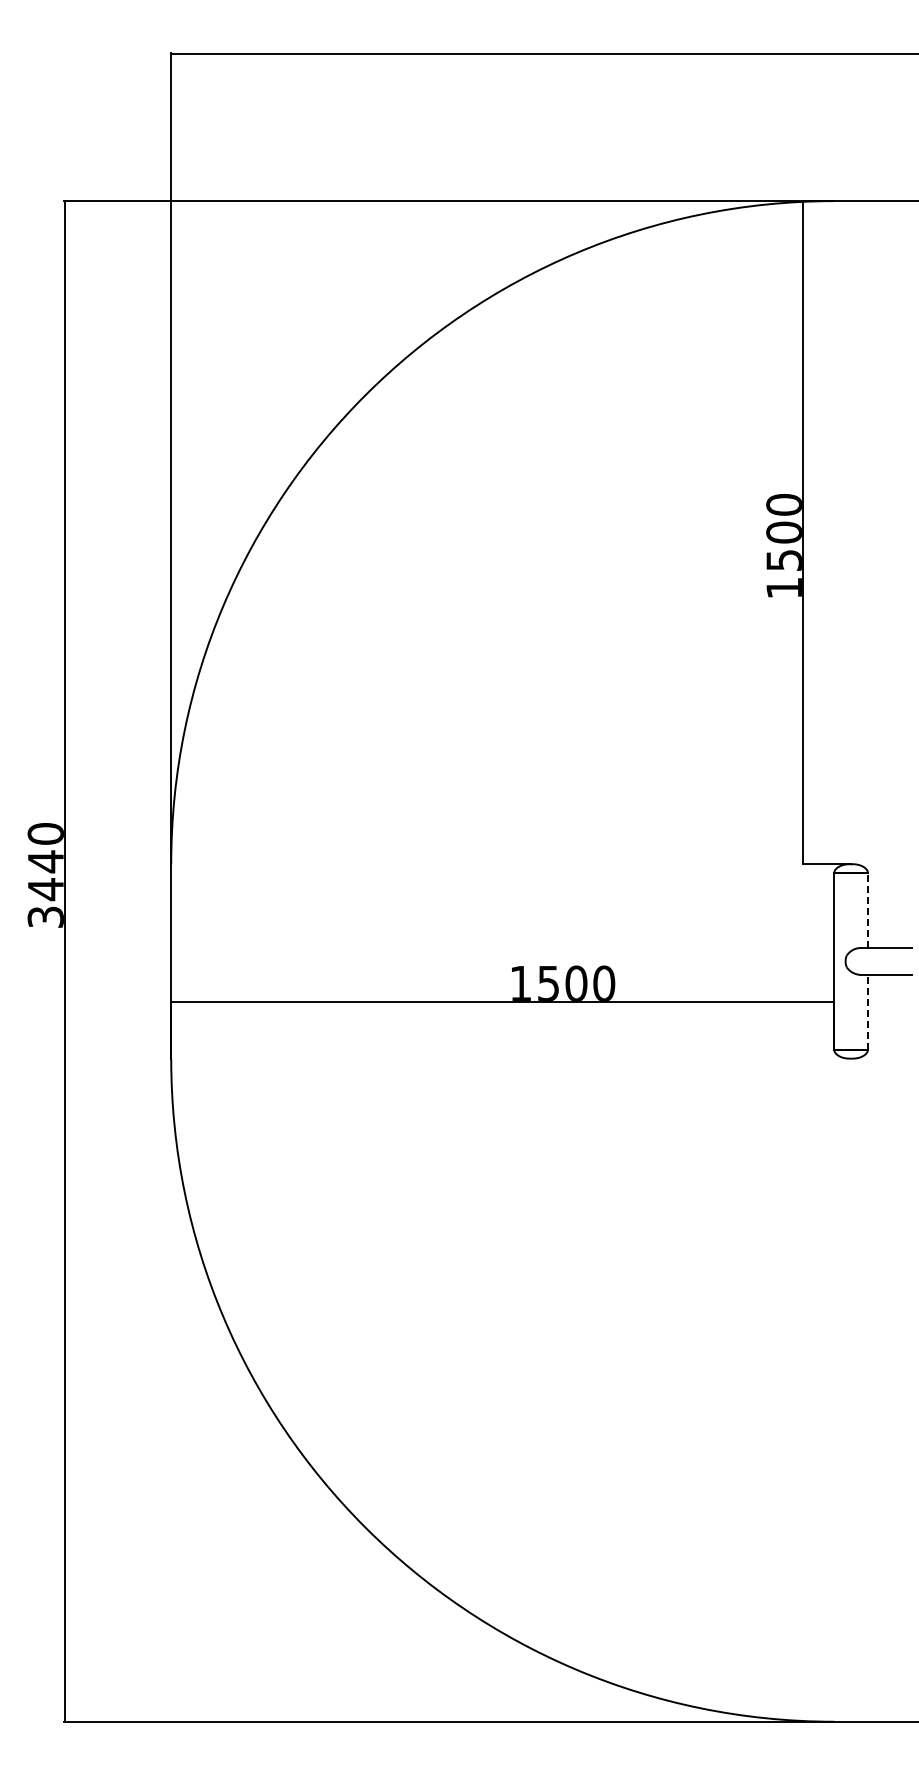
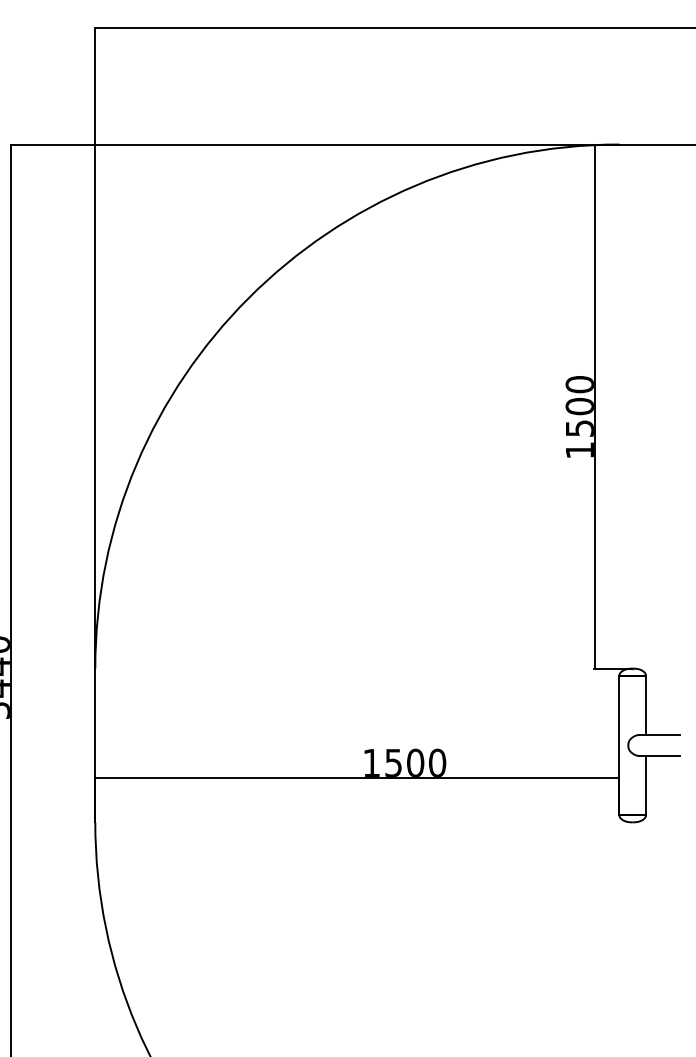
line: (867, 910) -> (645, 705), dashed -> solid
line: (867, 1012) -> (645, 785), dashed -> solid

